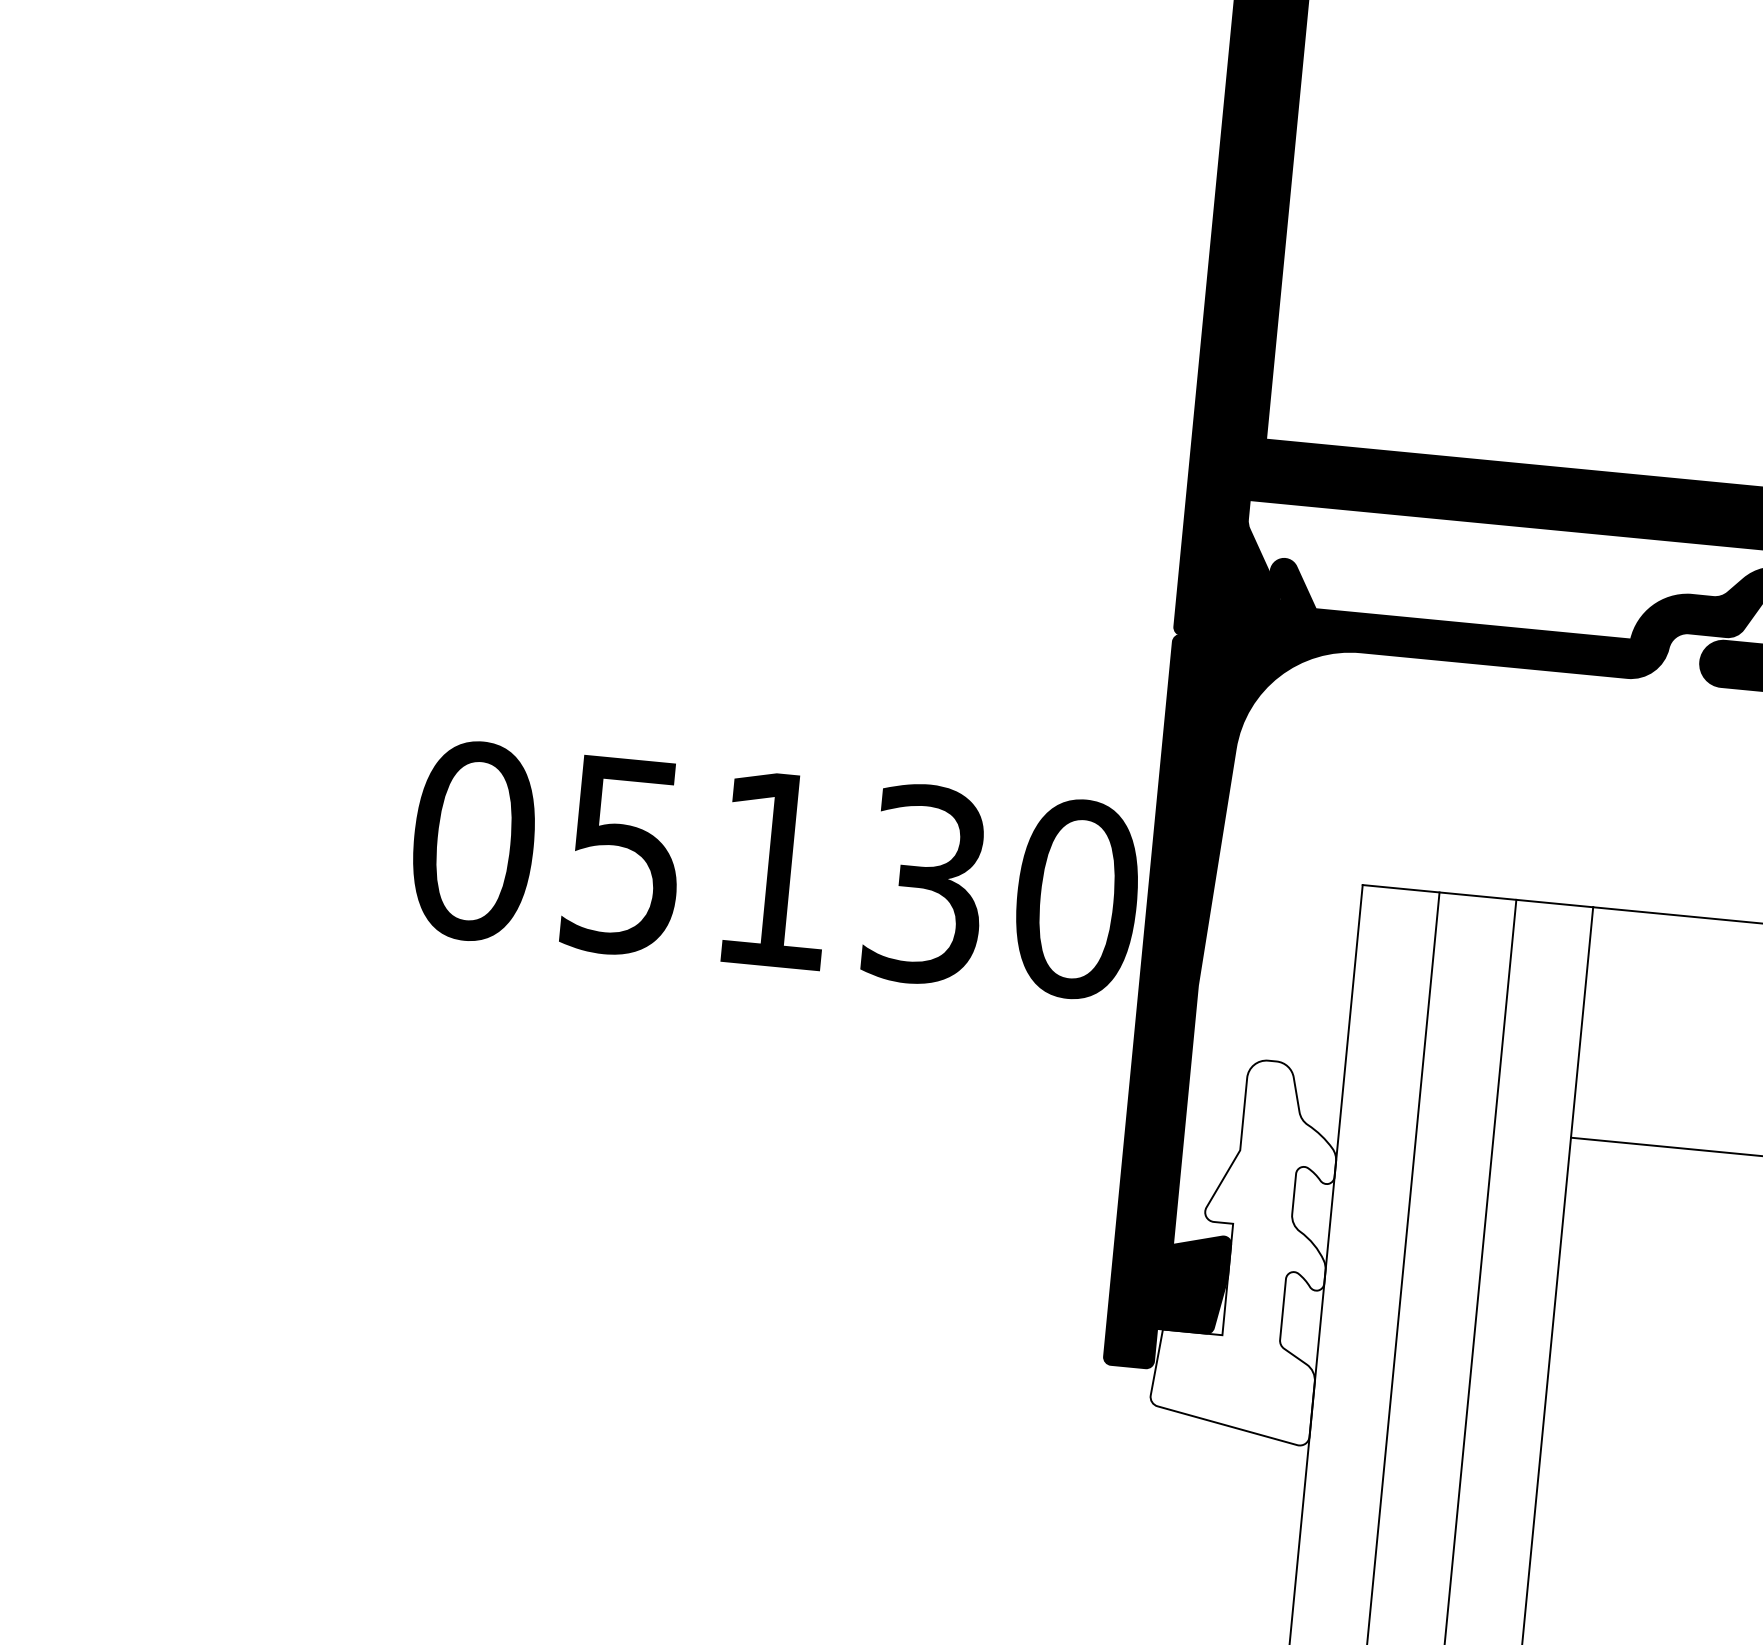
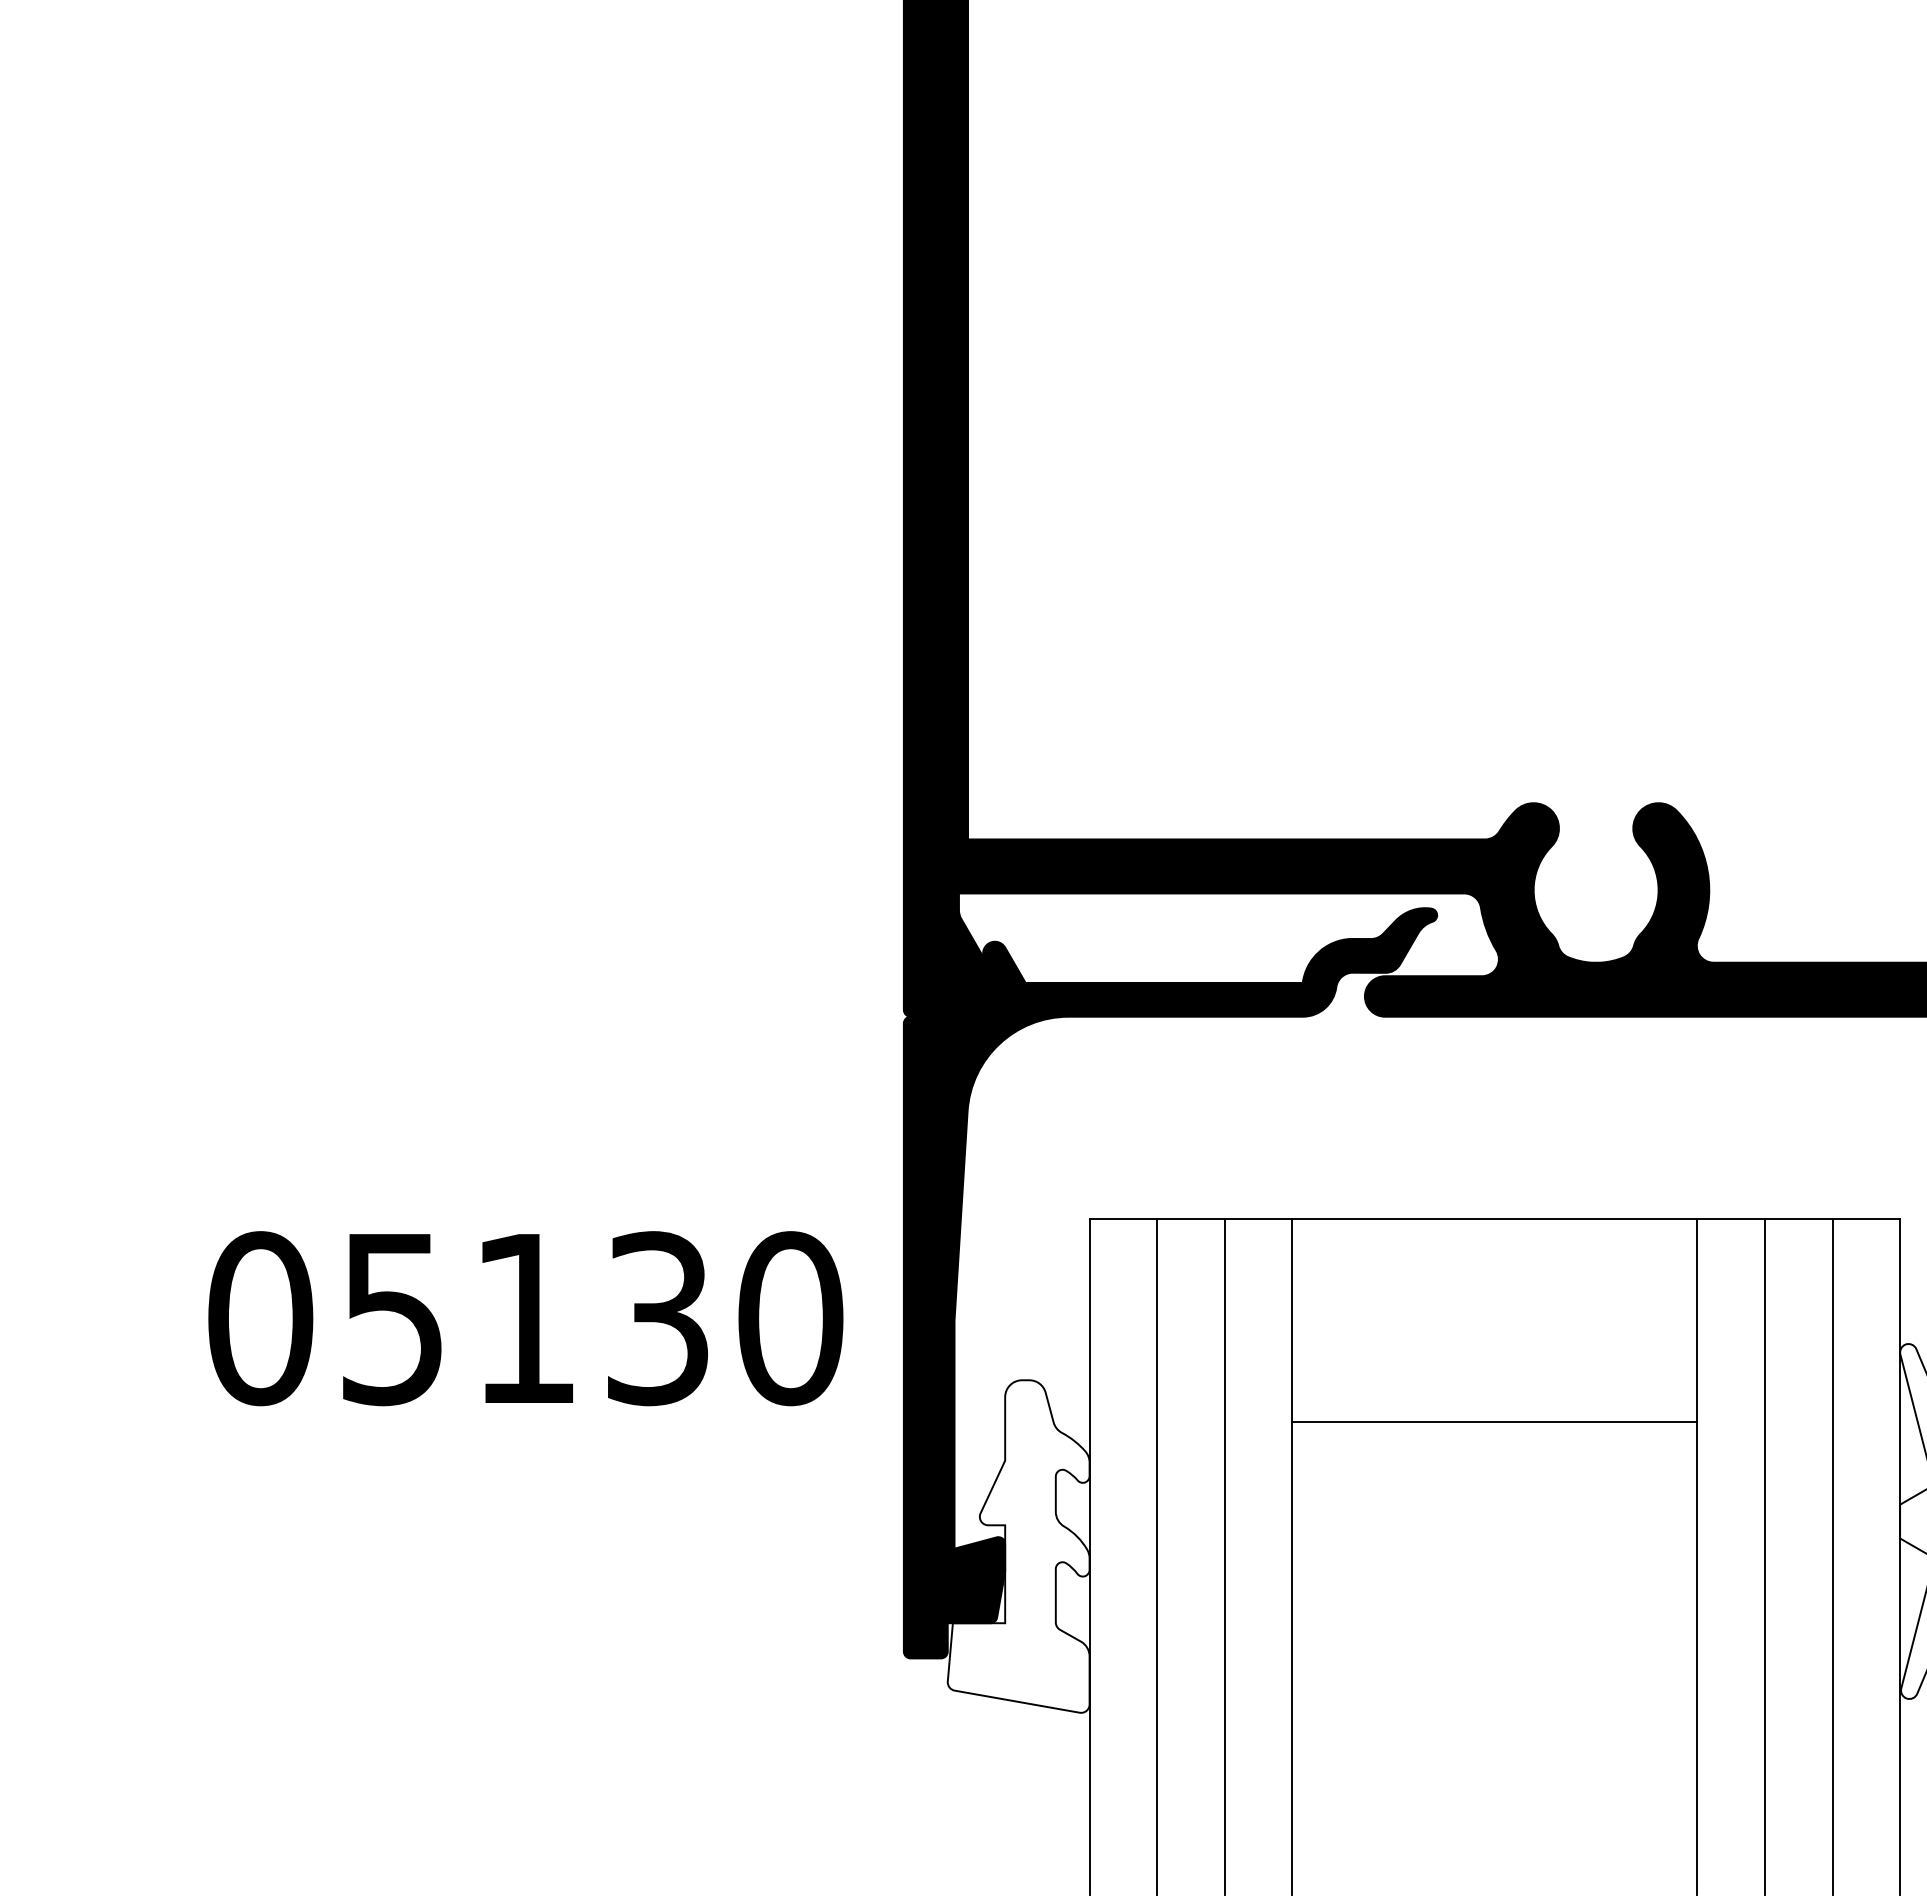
text: (775, 869) -> (525, 1318), moved

